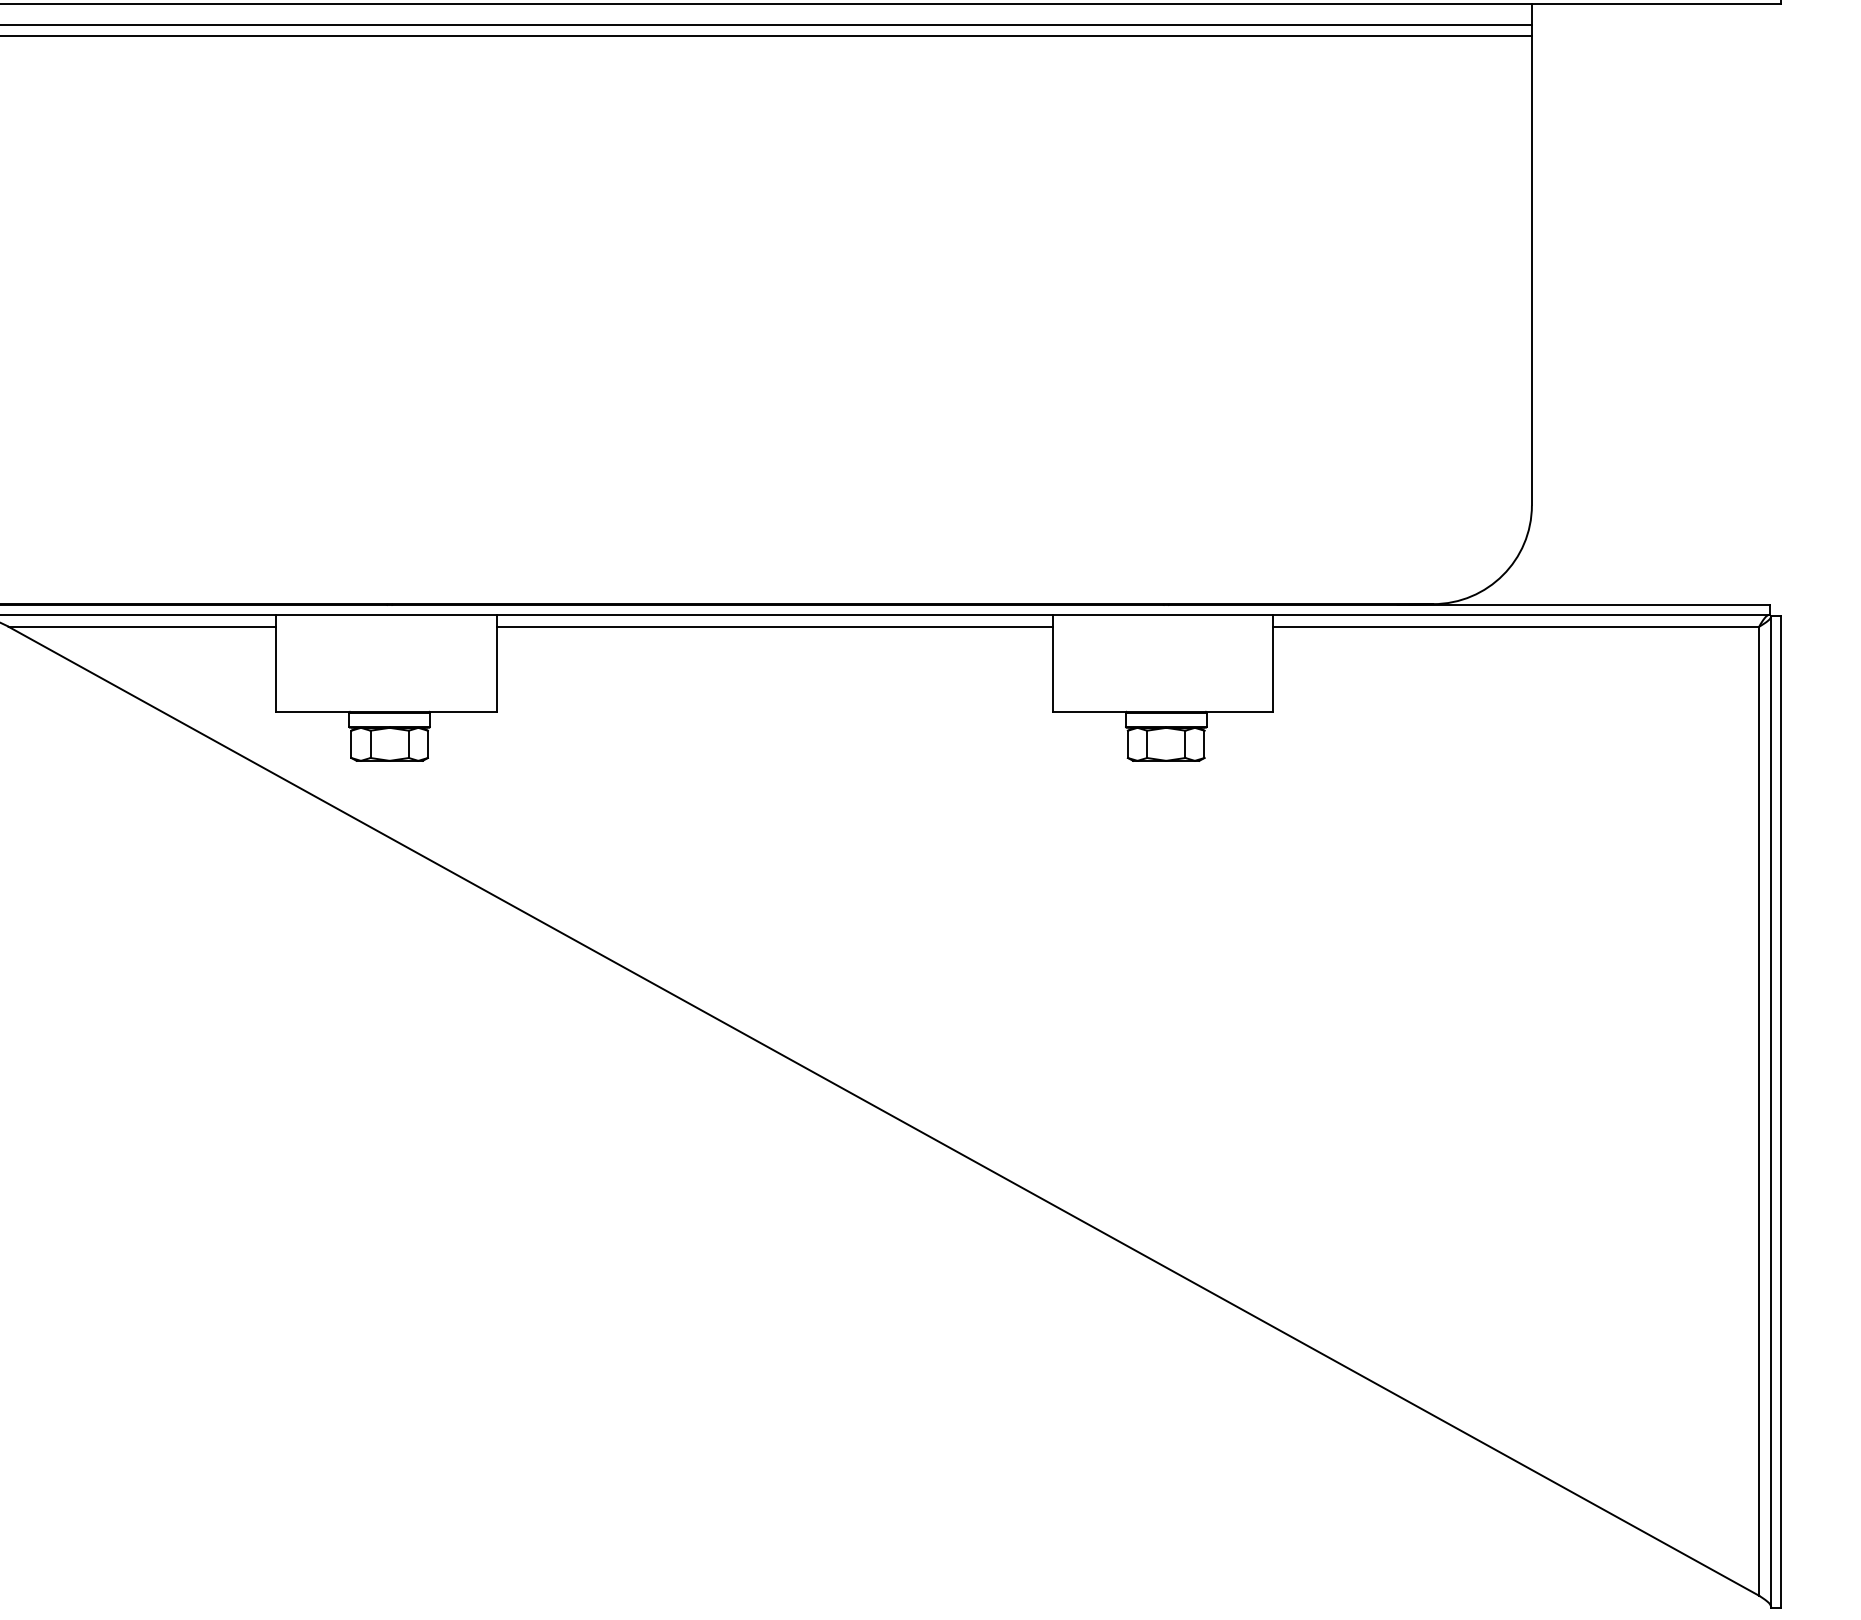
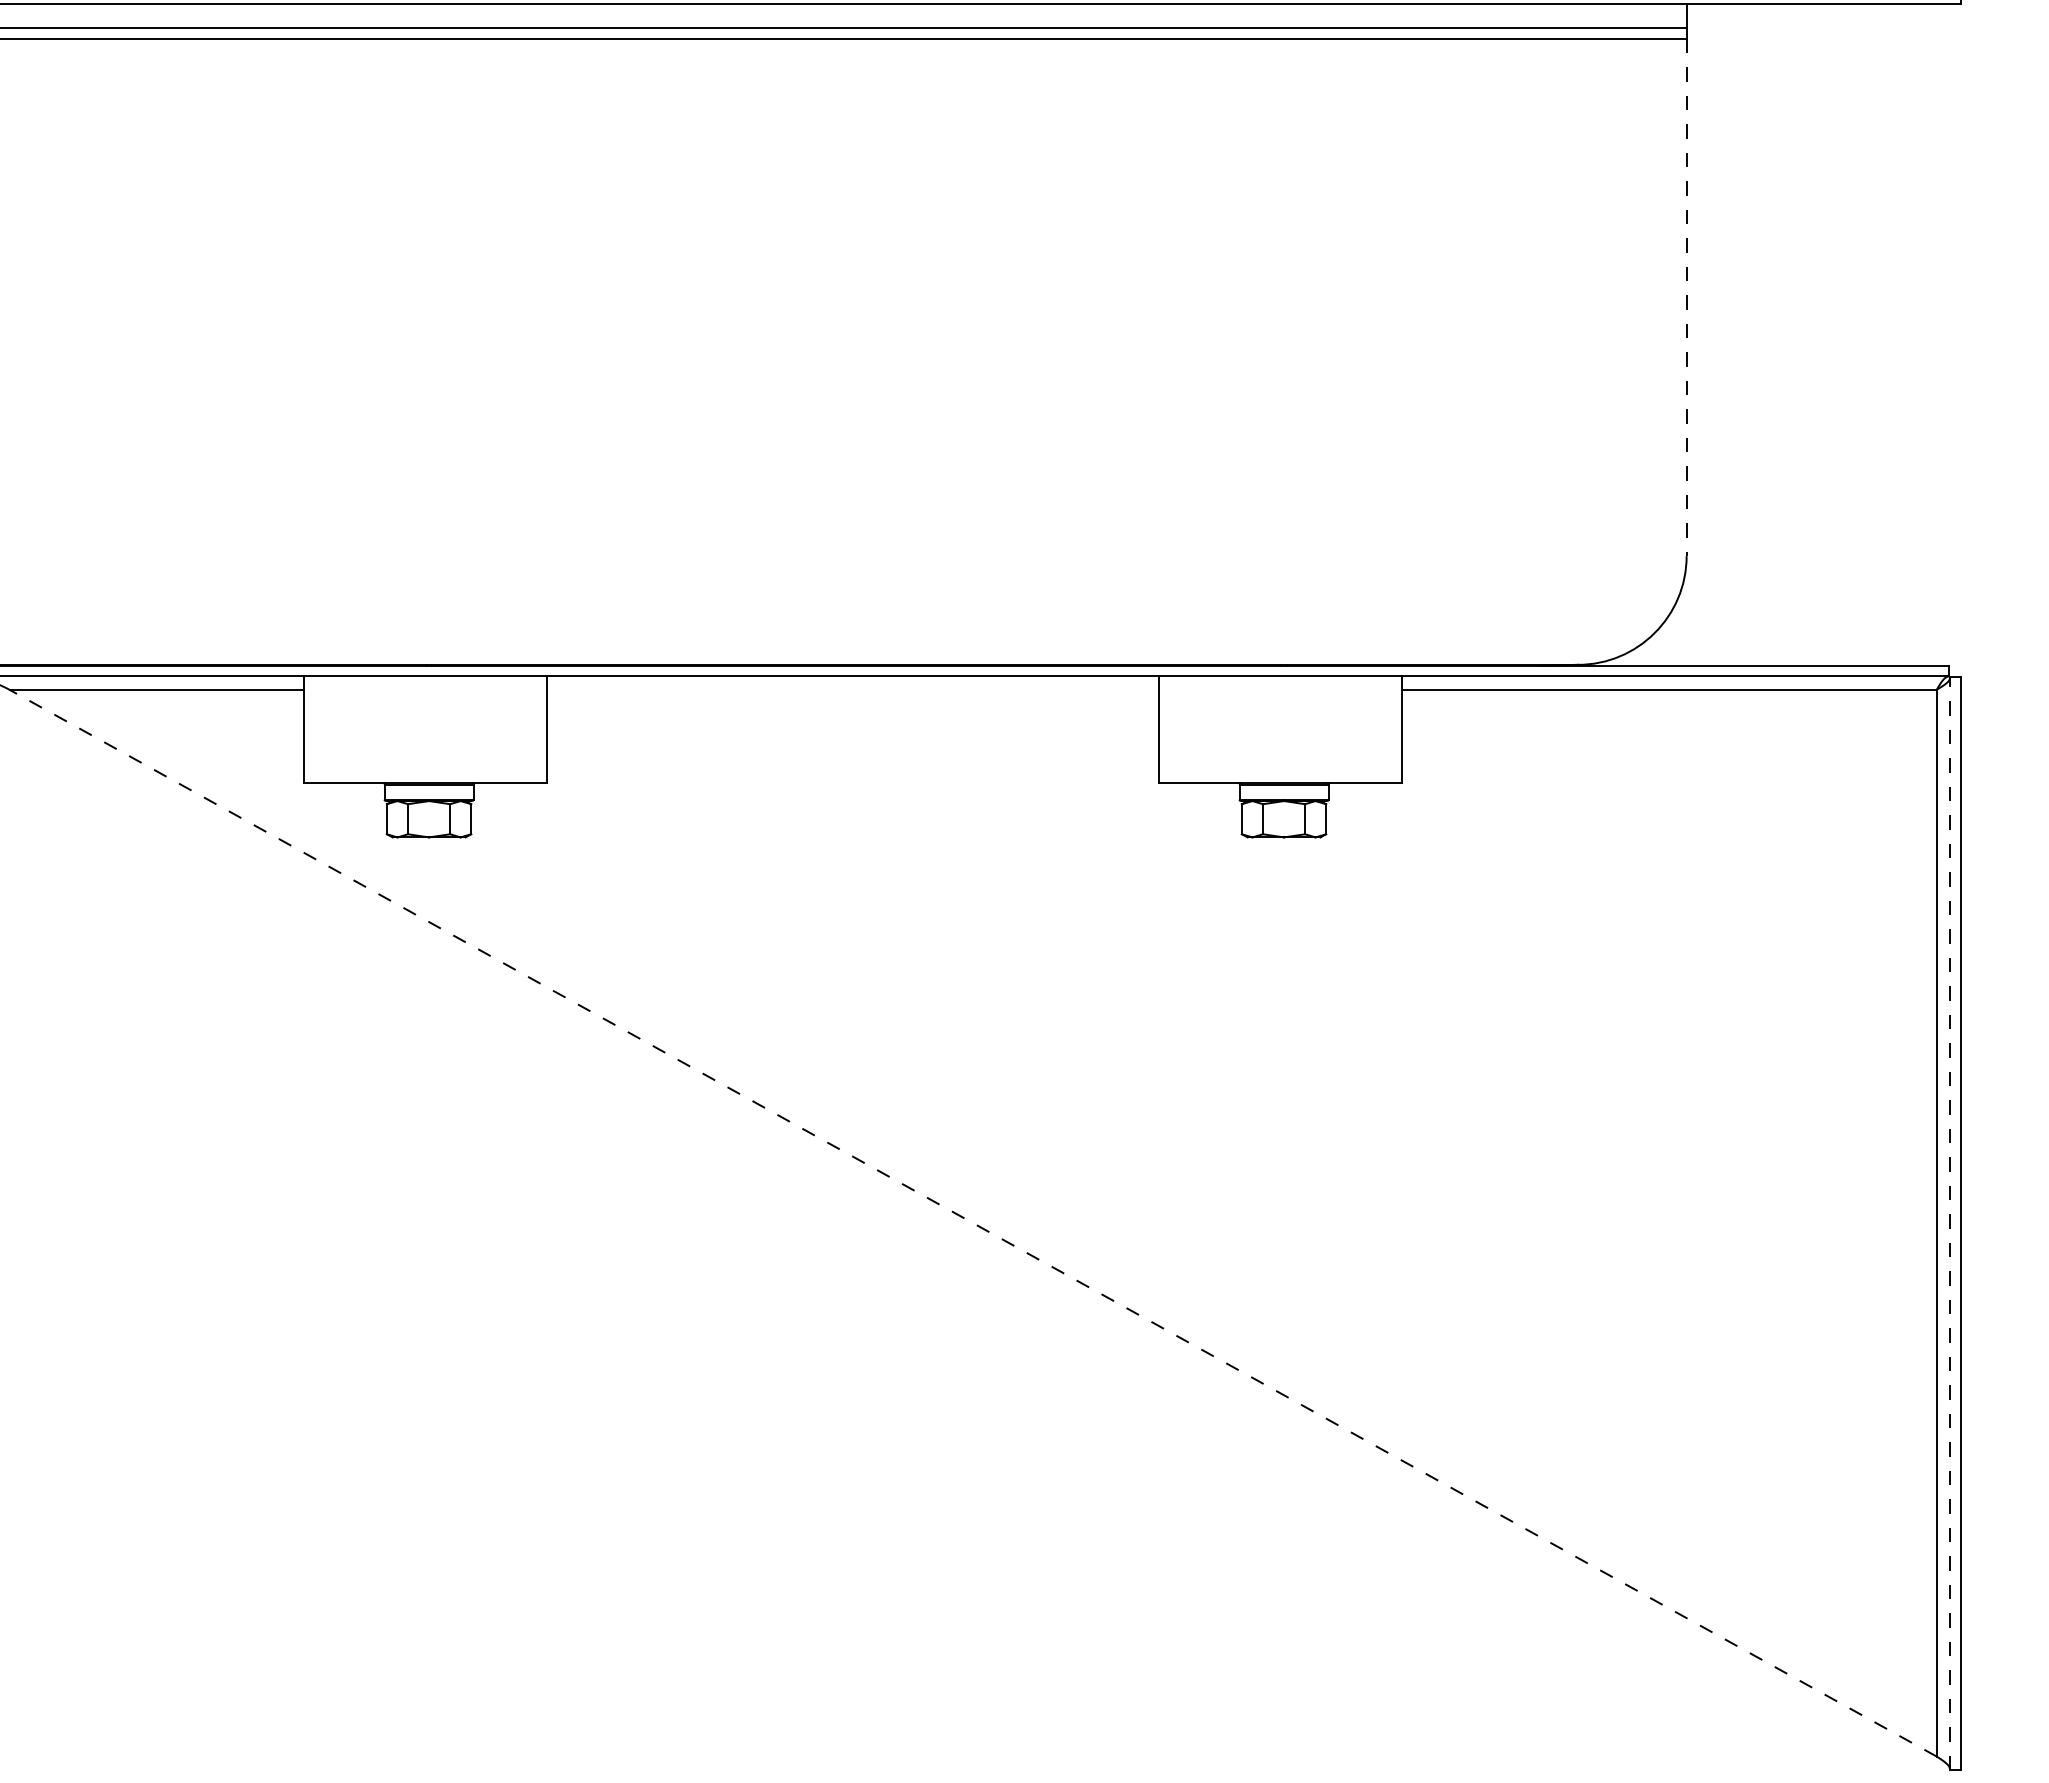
line: (1531, 270) -> (1686, 297), solid -> dashed
line: (775, 626) -> (853, 689), removed
line: (883, 1110) -> (972, 1222), solid -> dashed
line: (1771, 1111) -> (1950, 1223), solid -> dashed

